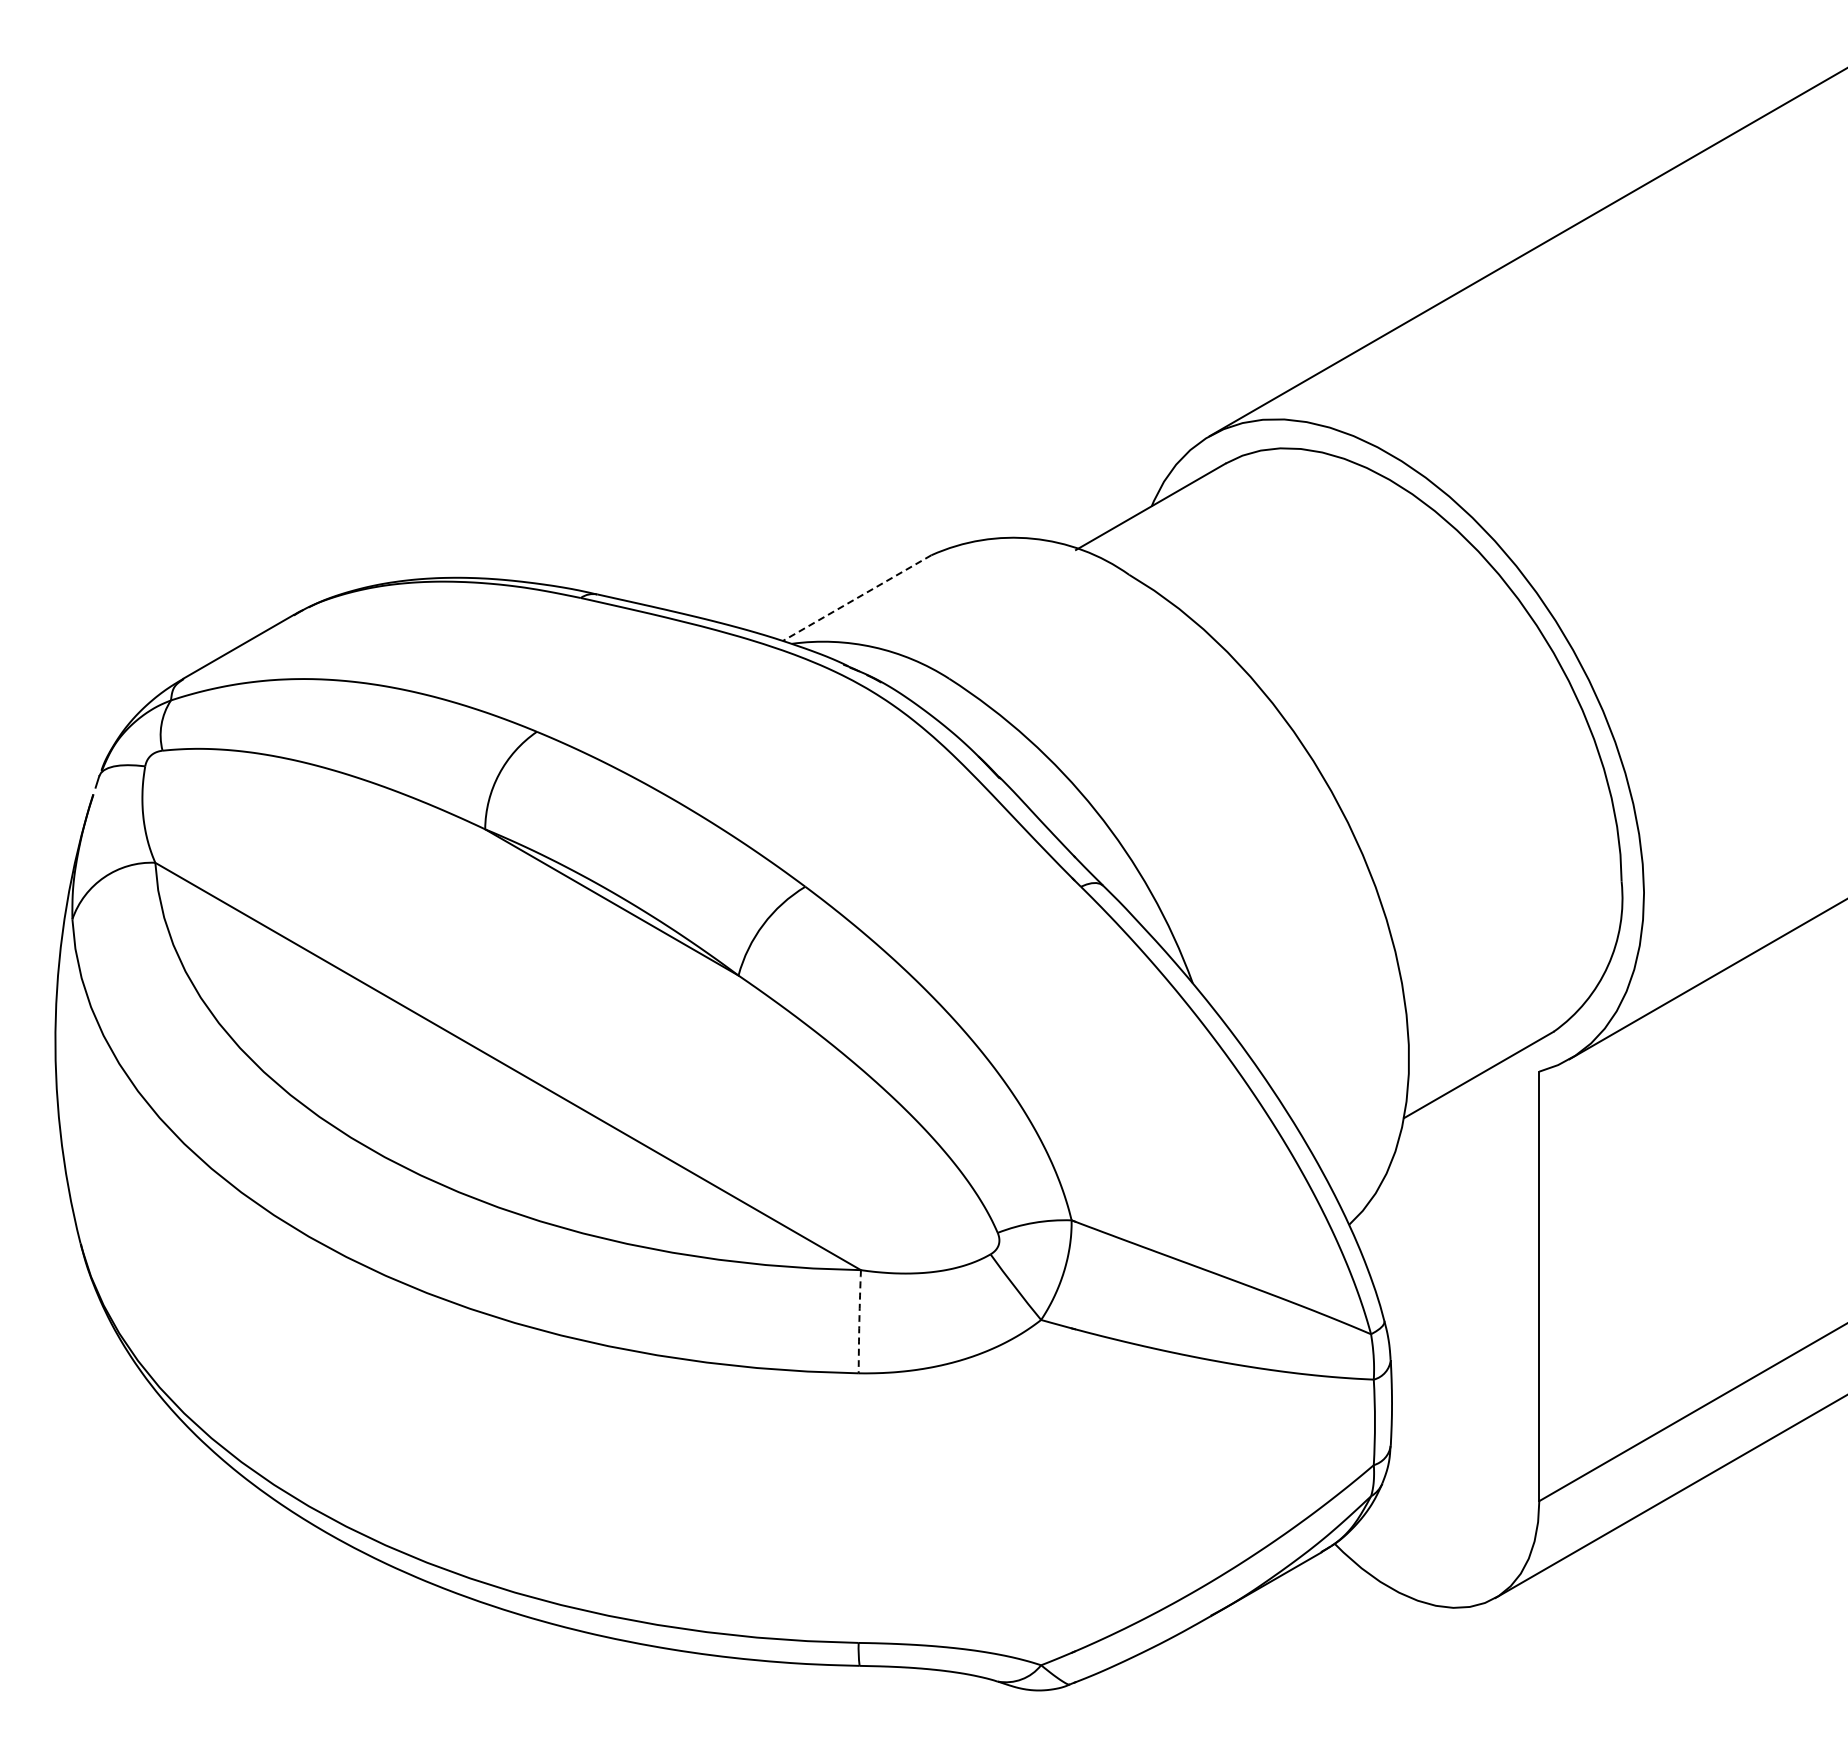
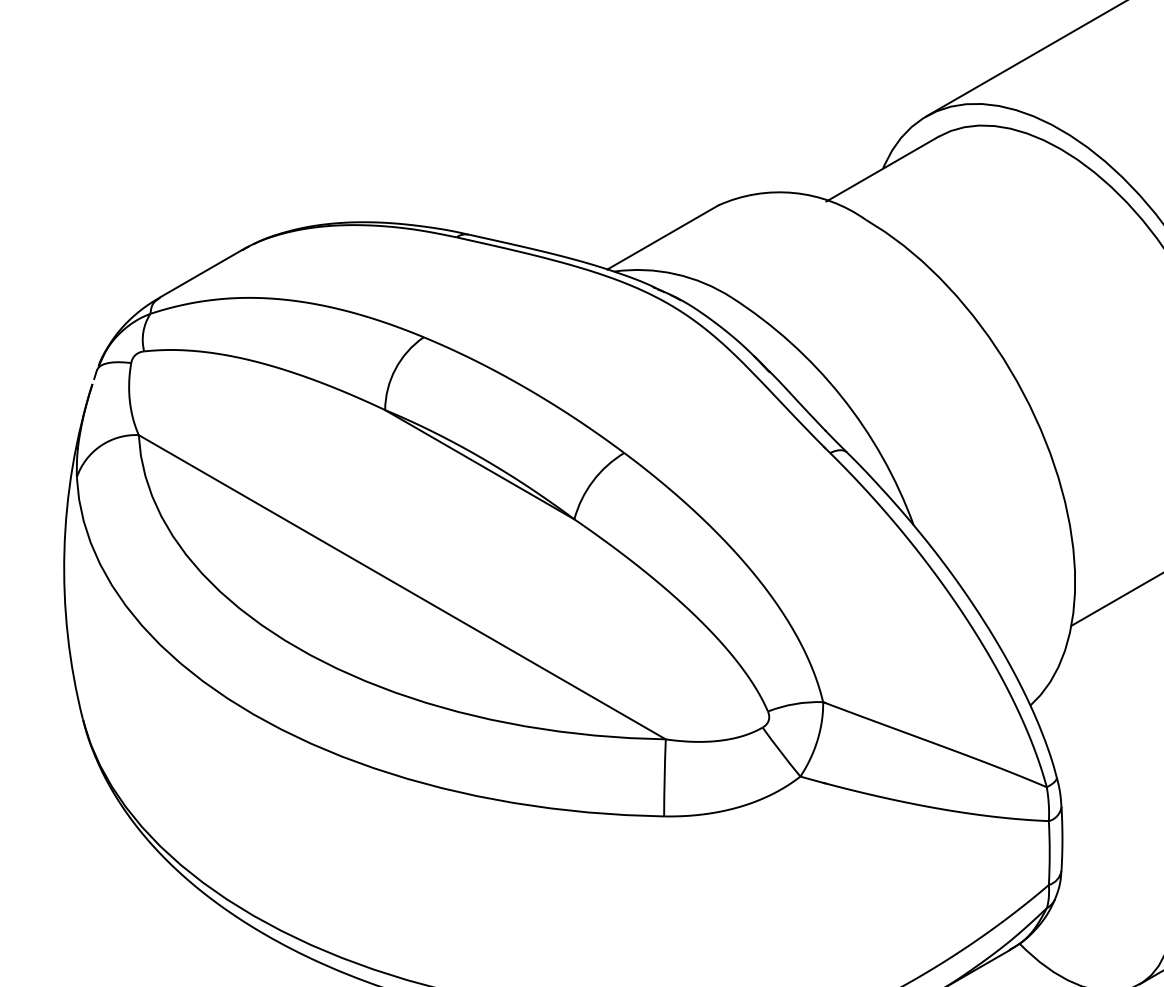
line: (857, 598) -> (663, 237), dashed -> solid
arc: (859, 1321) -> (664, 777), dashed -> solid

